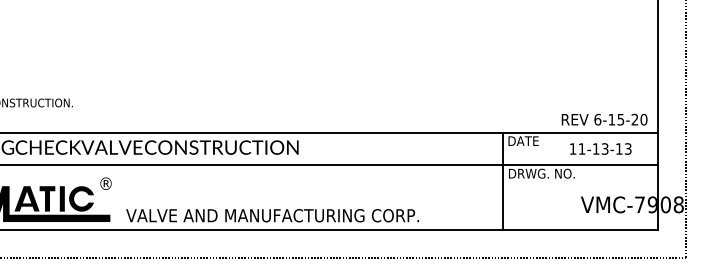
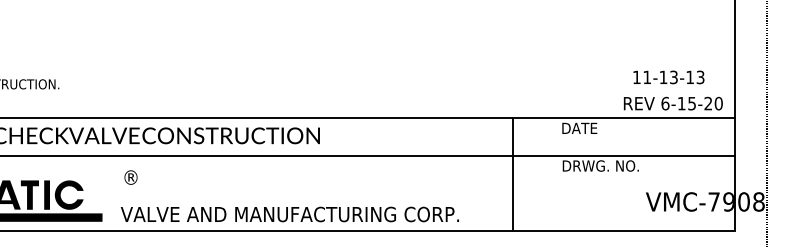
text: (600, 148) -> (668, 76), moved
line: (502, 181) -> (512, 175), moved
text: (105, 183) -> (130, 177), moved

